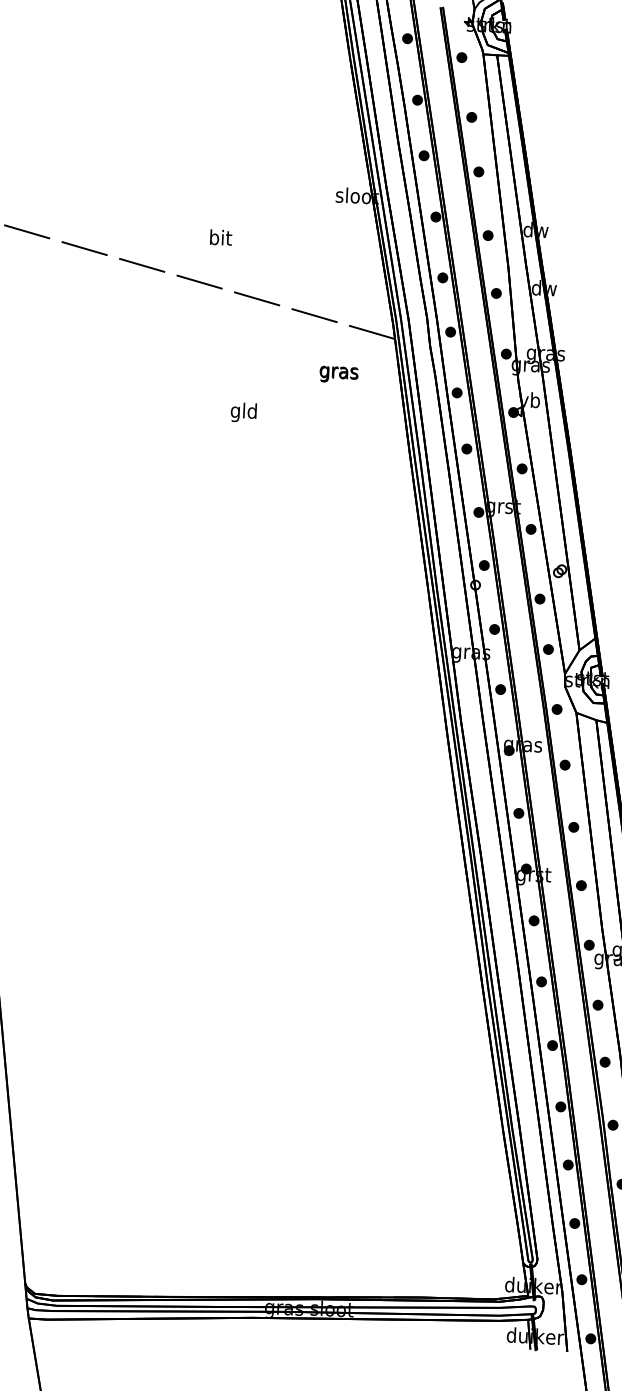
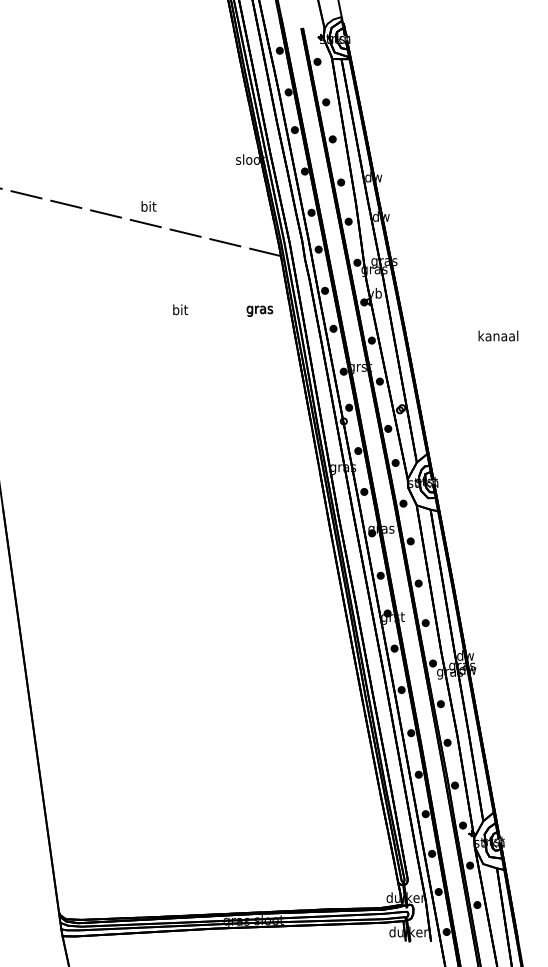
text: (220, 237) -> (148, 206), moved
text: (338, 373) -> (259, 310), moved
text: (242, 411) -> (179, 310), gld -> bit

